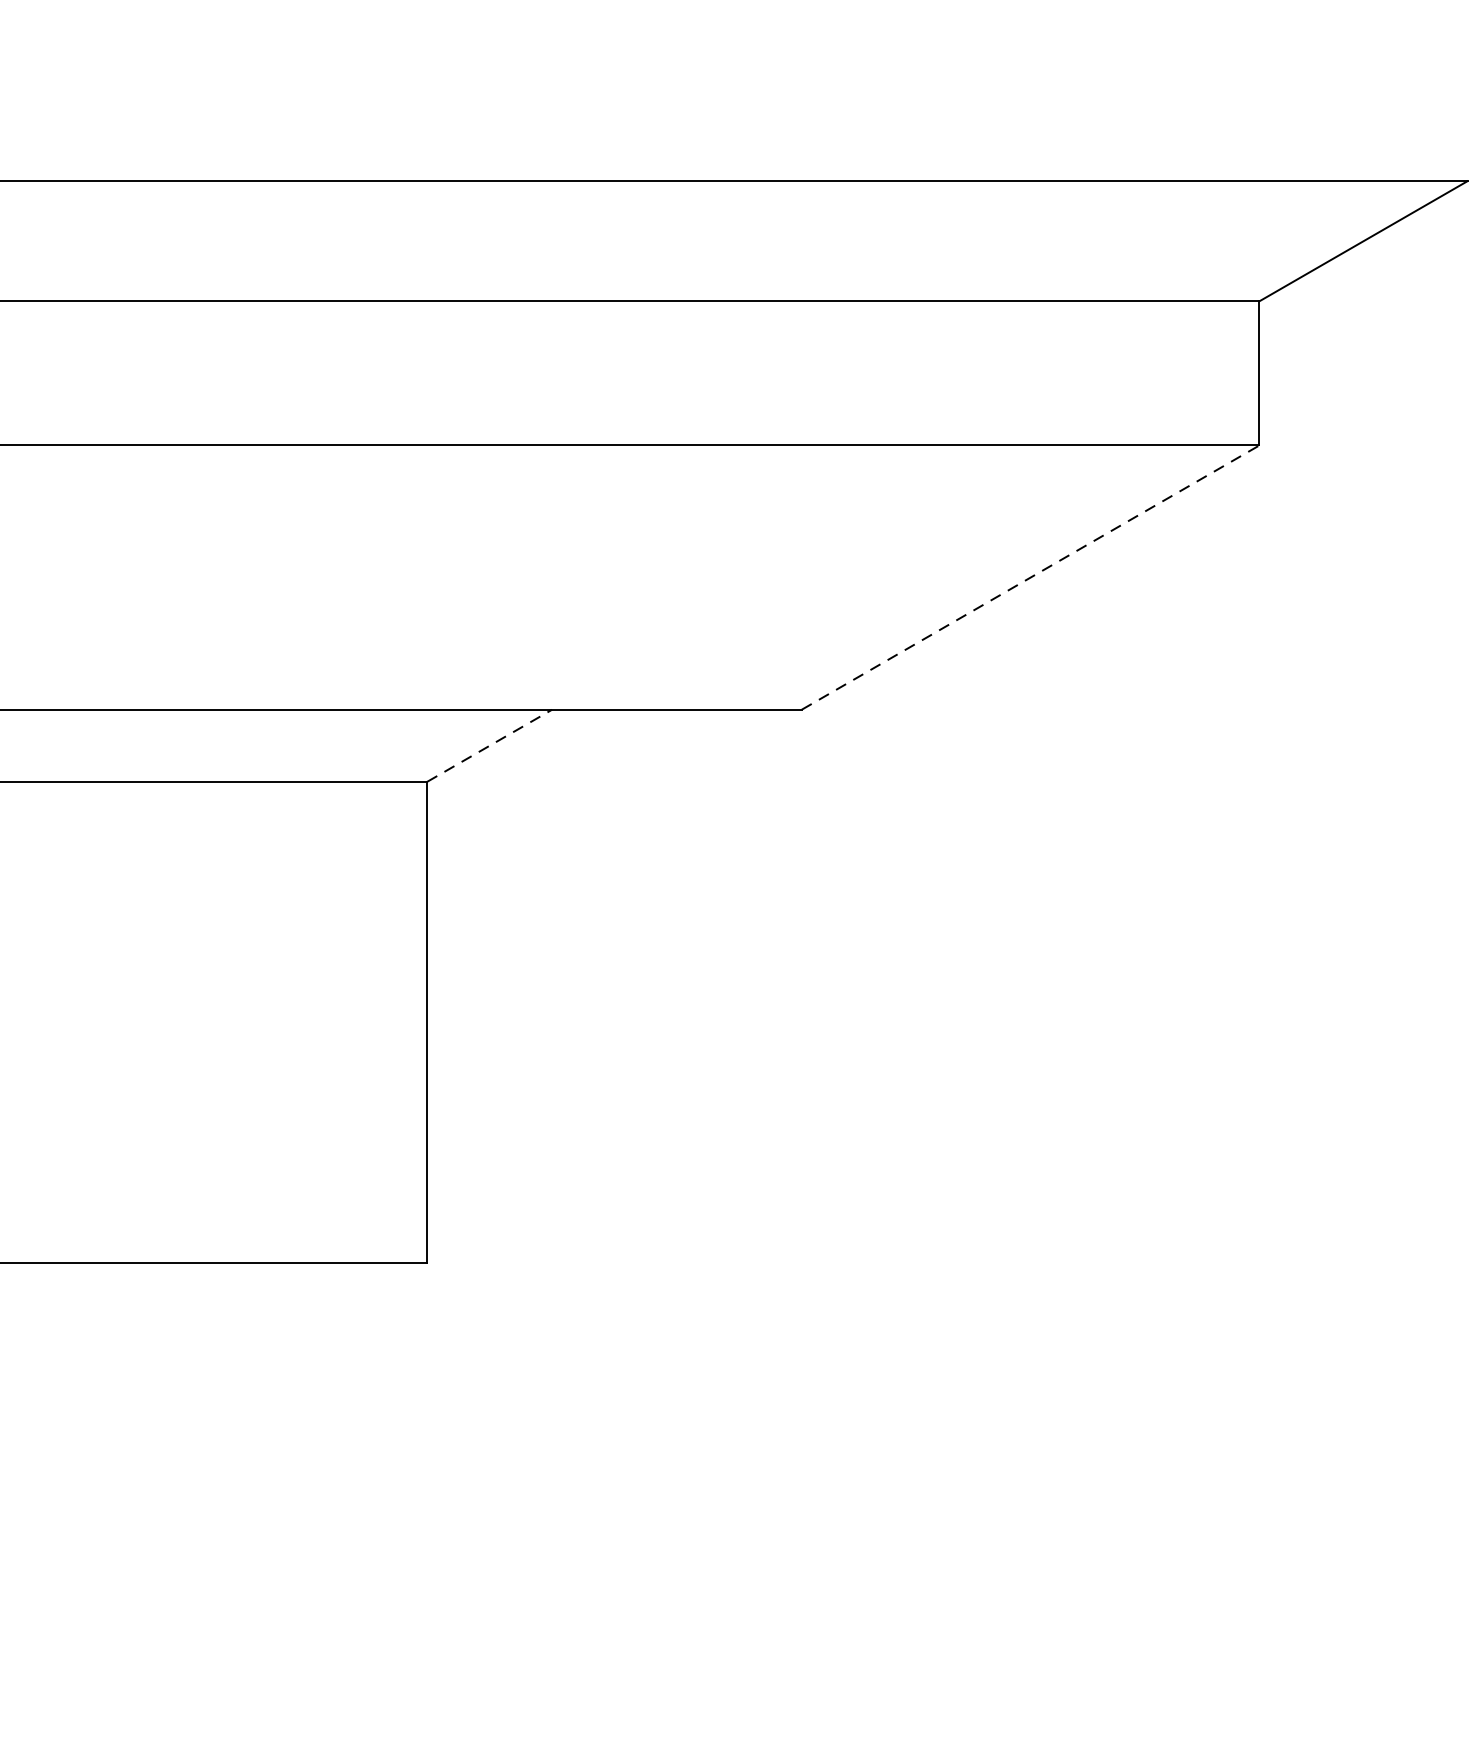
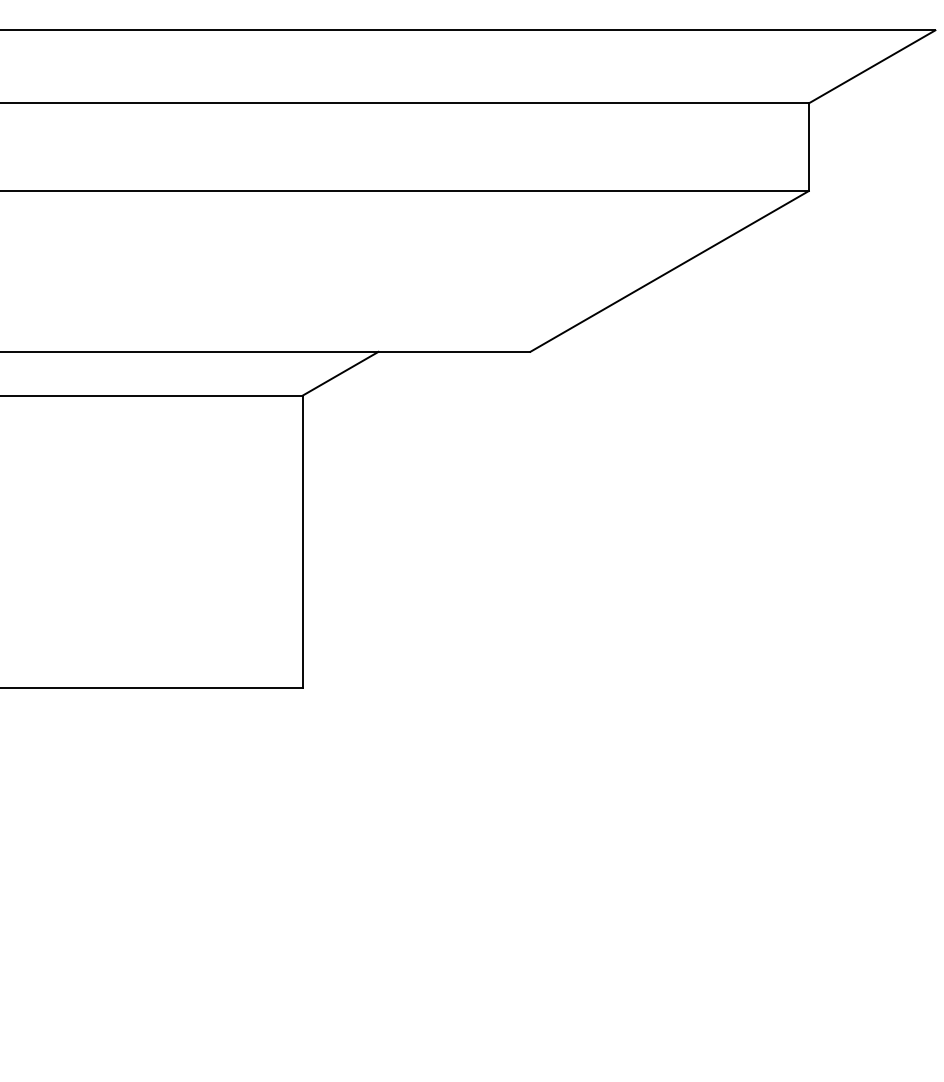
line: (1030, 577) -> (669, 271), dashed -> solid
line: (489, 745) -> (340, 373), dashed -> solid

